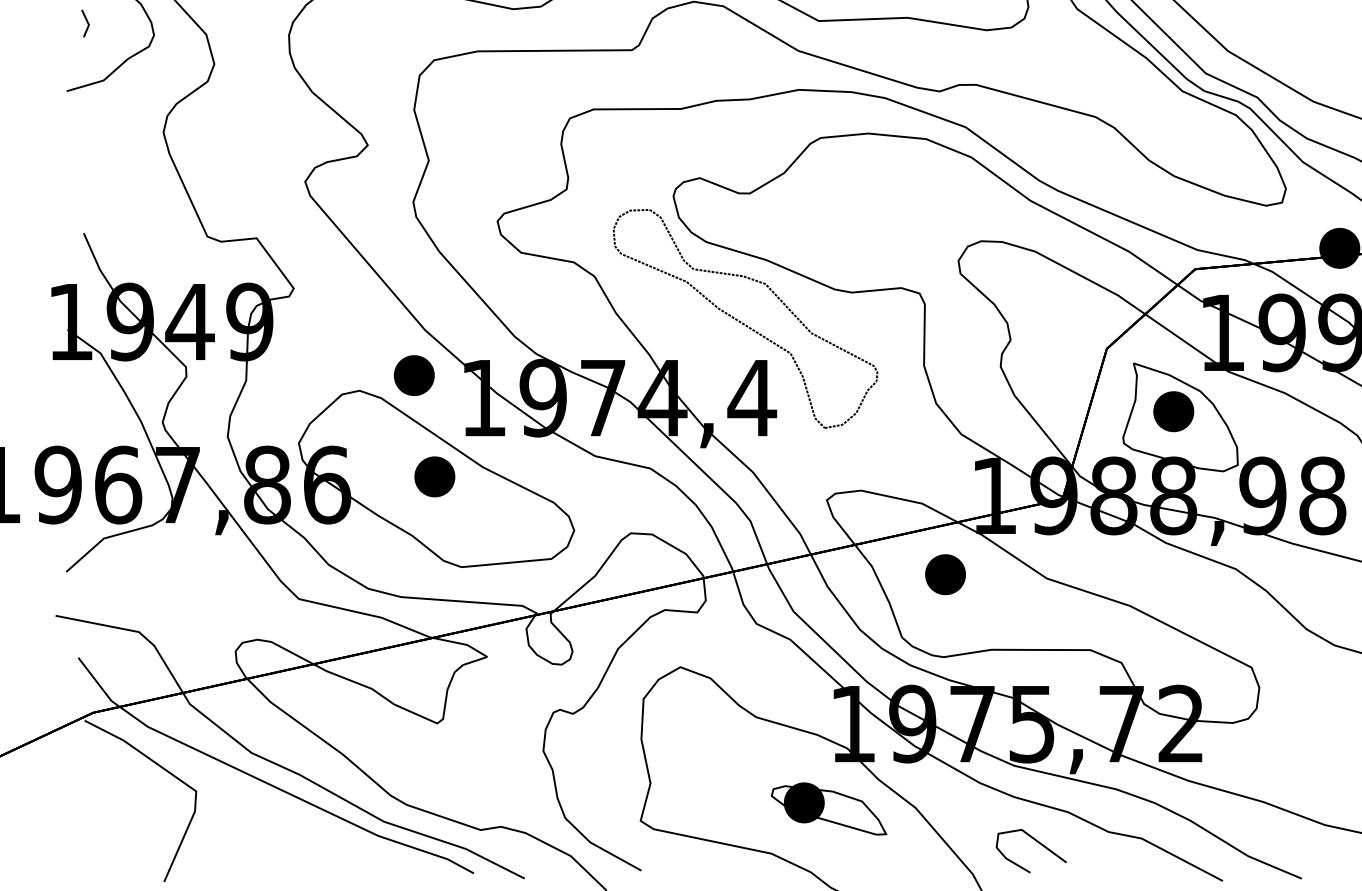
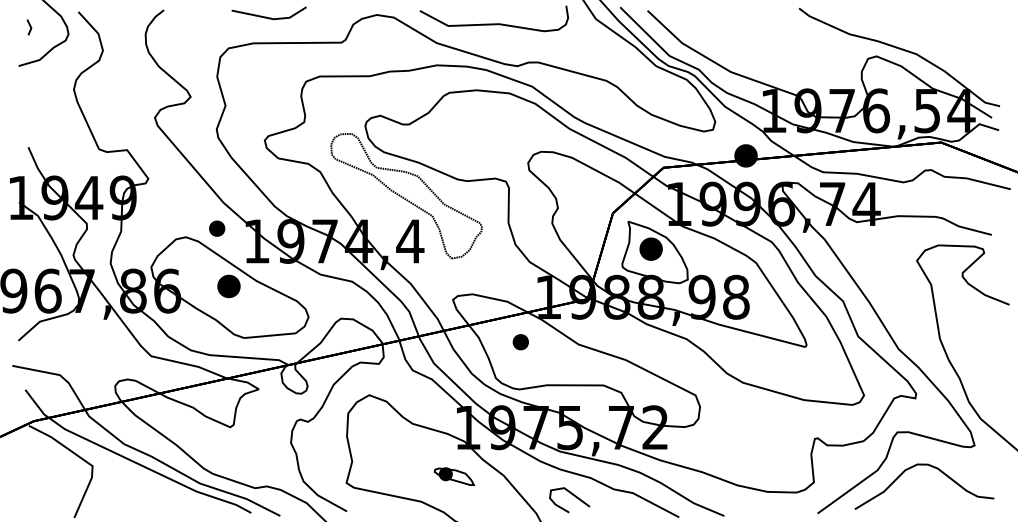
part: (412, 375) -> (216, 228), size x0.7
part: (945, 573) -> (520, 341), size x0.7
part: (829, 809) -> (454, 476), size x0.6

